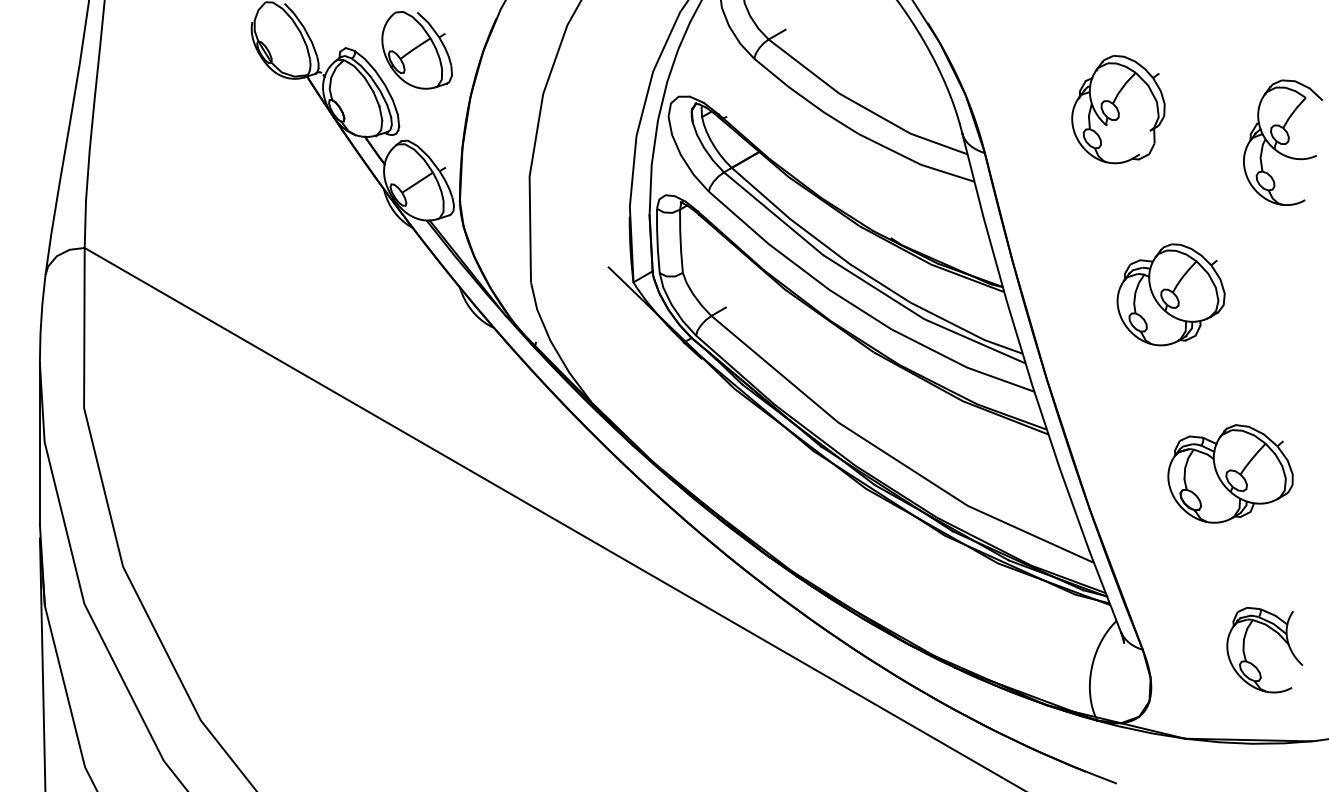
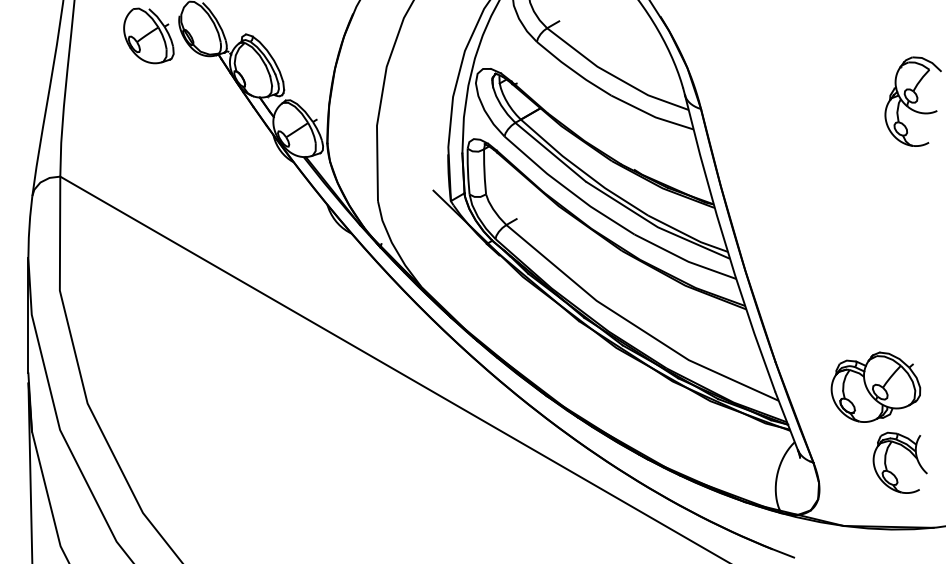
part: (416, 50) -> (148, 36), moved
part: (1118, 109) -> (796, 78), removed
part: (1170, 294) -> (833, 209), removed
part: (1230, 473) -> (875, 386), moved

